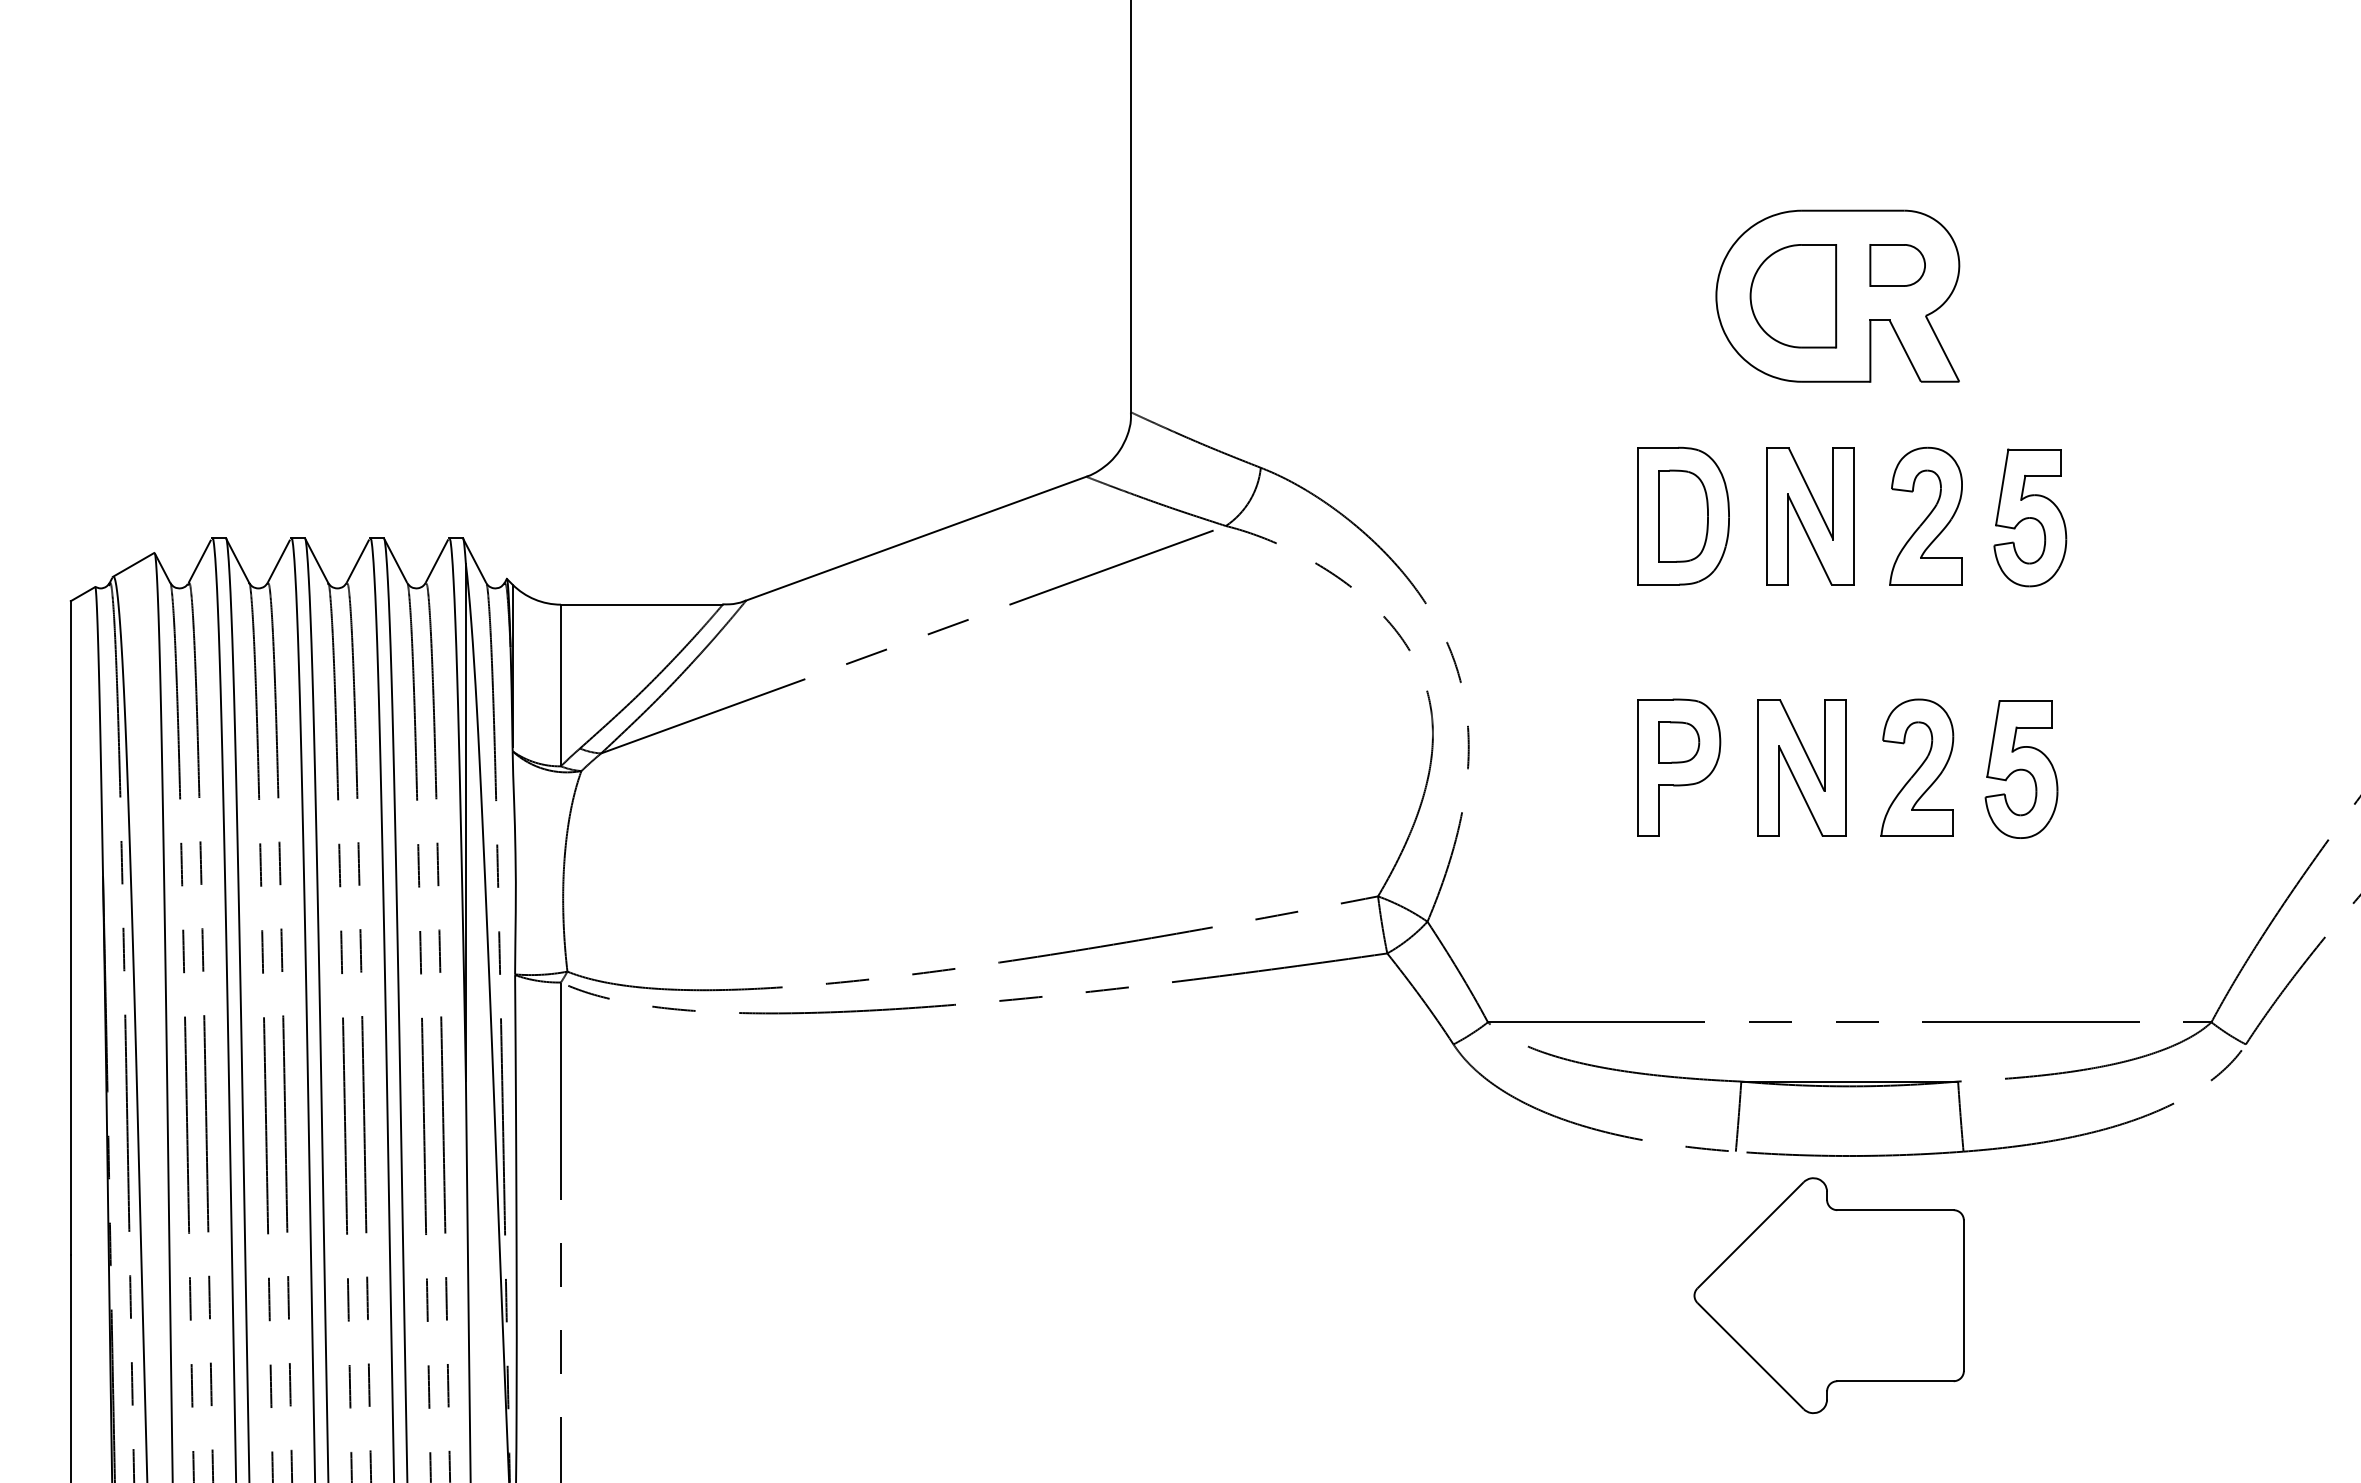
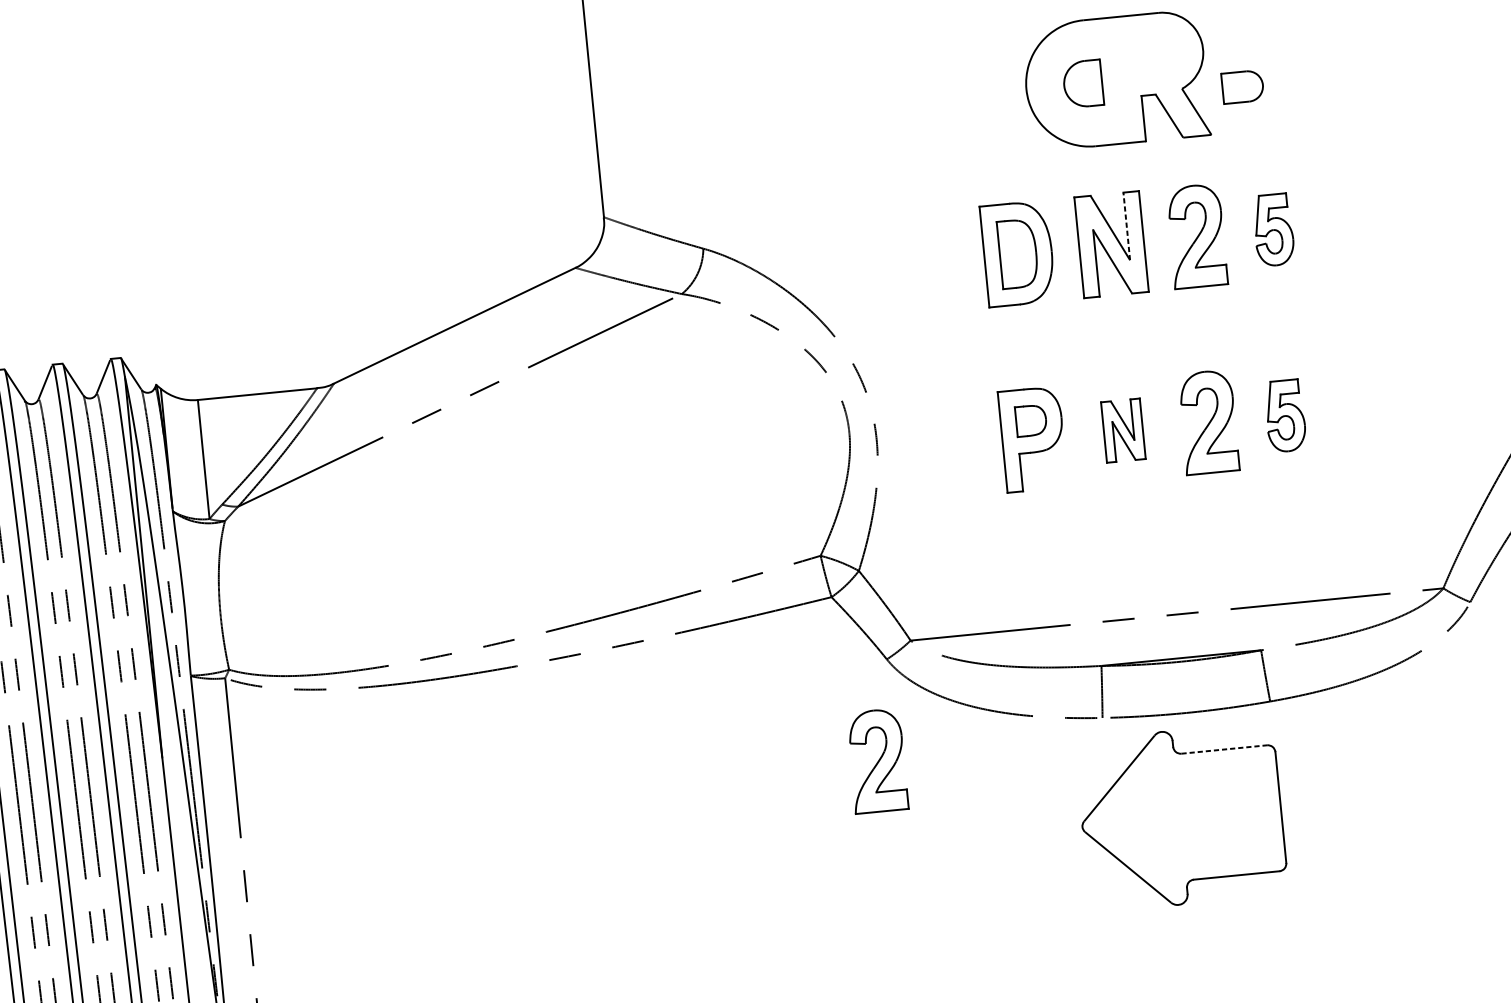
part: (1897, 265) -> (1242, 87), moved
part: (1793, 296) -> (1083, 84), size x0.6
line: (1833, 493) -> (1126, 226), solid -> dashed
part: (2030, 517) -> (1273, 229), size x0.7
part: (1801, 767) -> (1123, 430), size x0.6
part: (2021, 769) -> (1285, 415), size x0.7
part: (1427, 1179) -> (877, 760), added
line: (1895, 1210) -> (1224, 749), solid -> dashed

